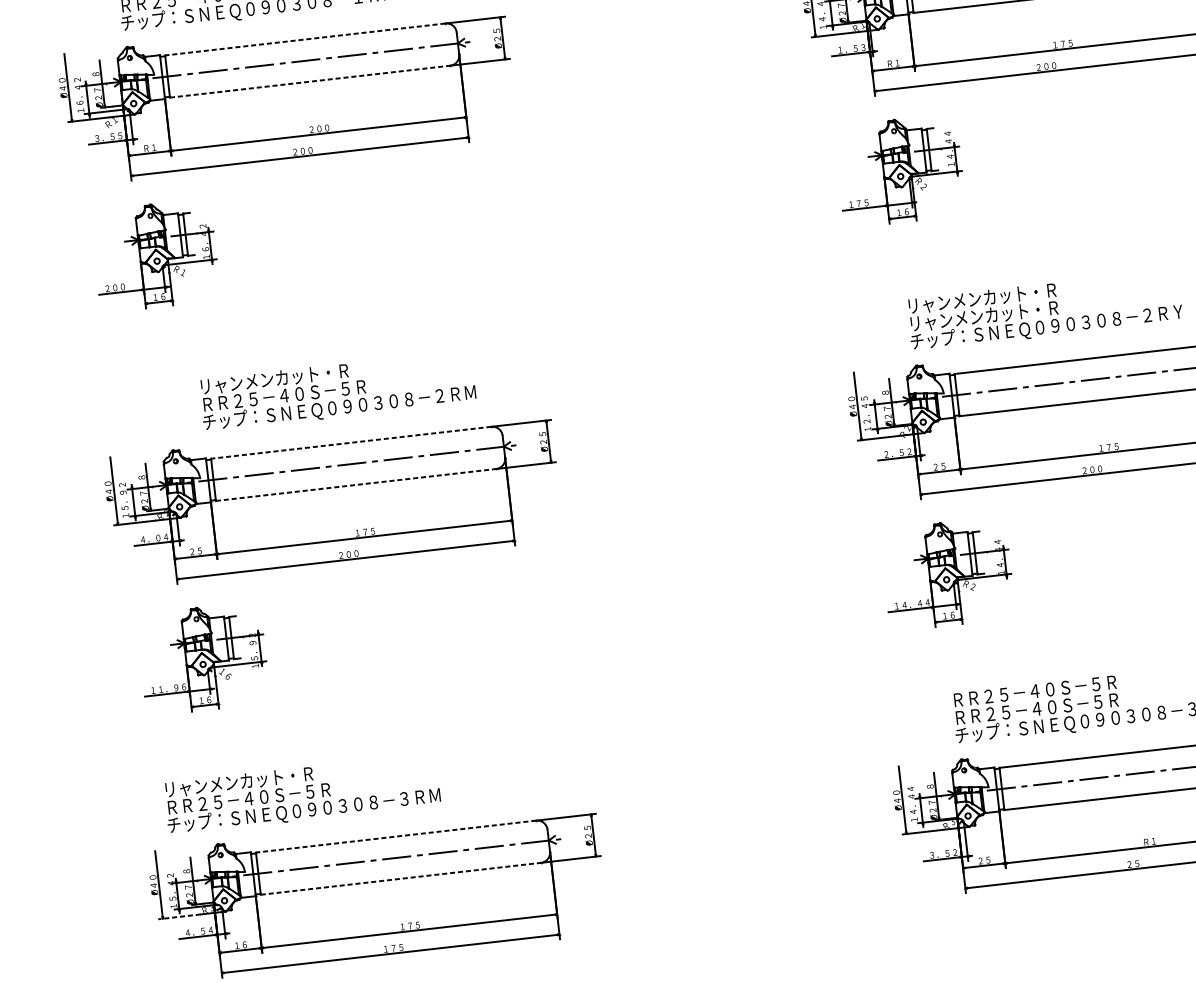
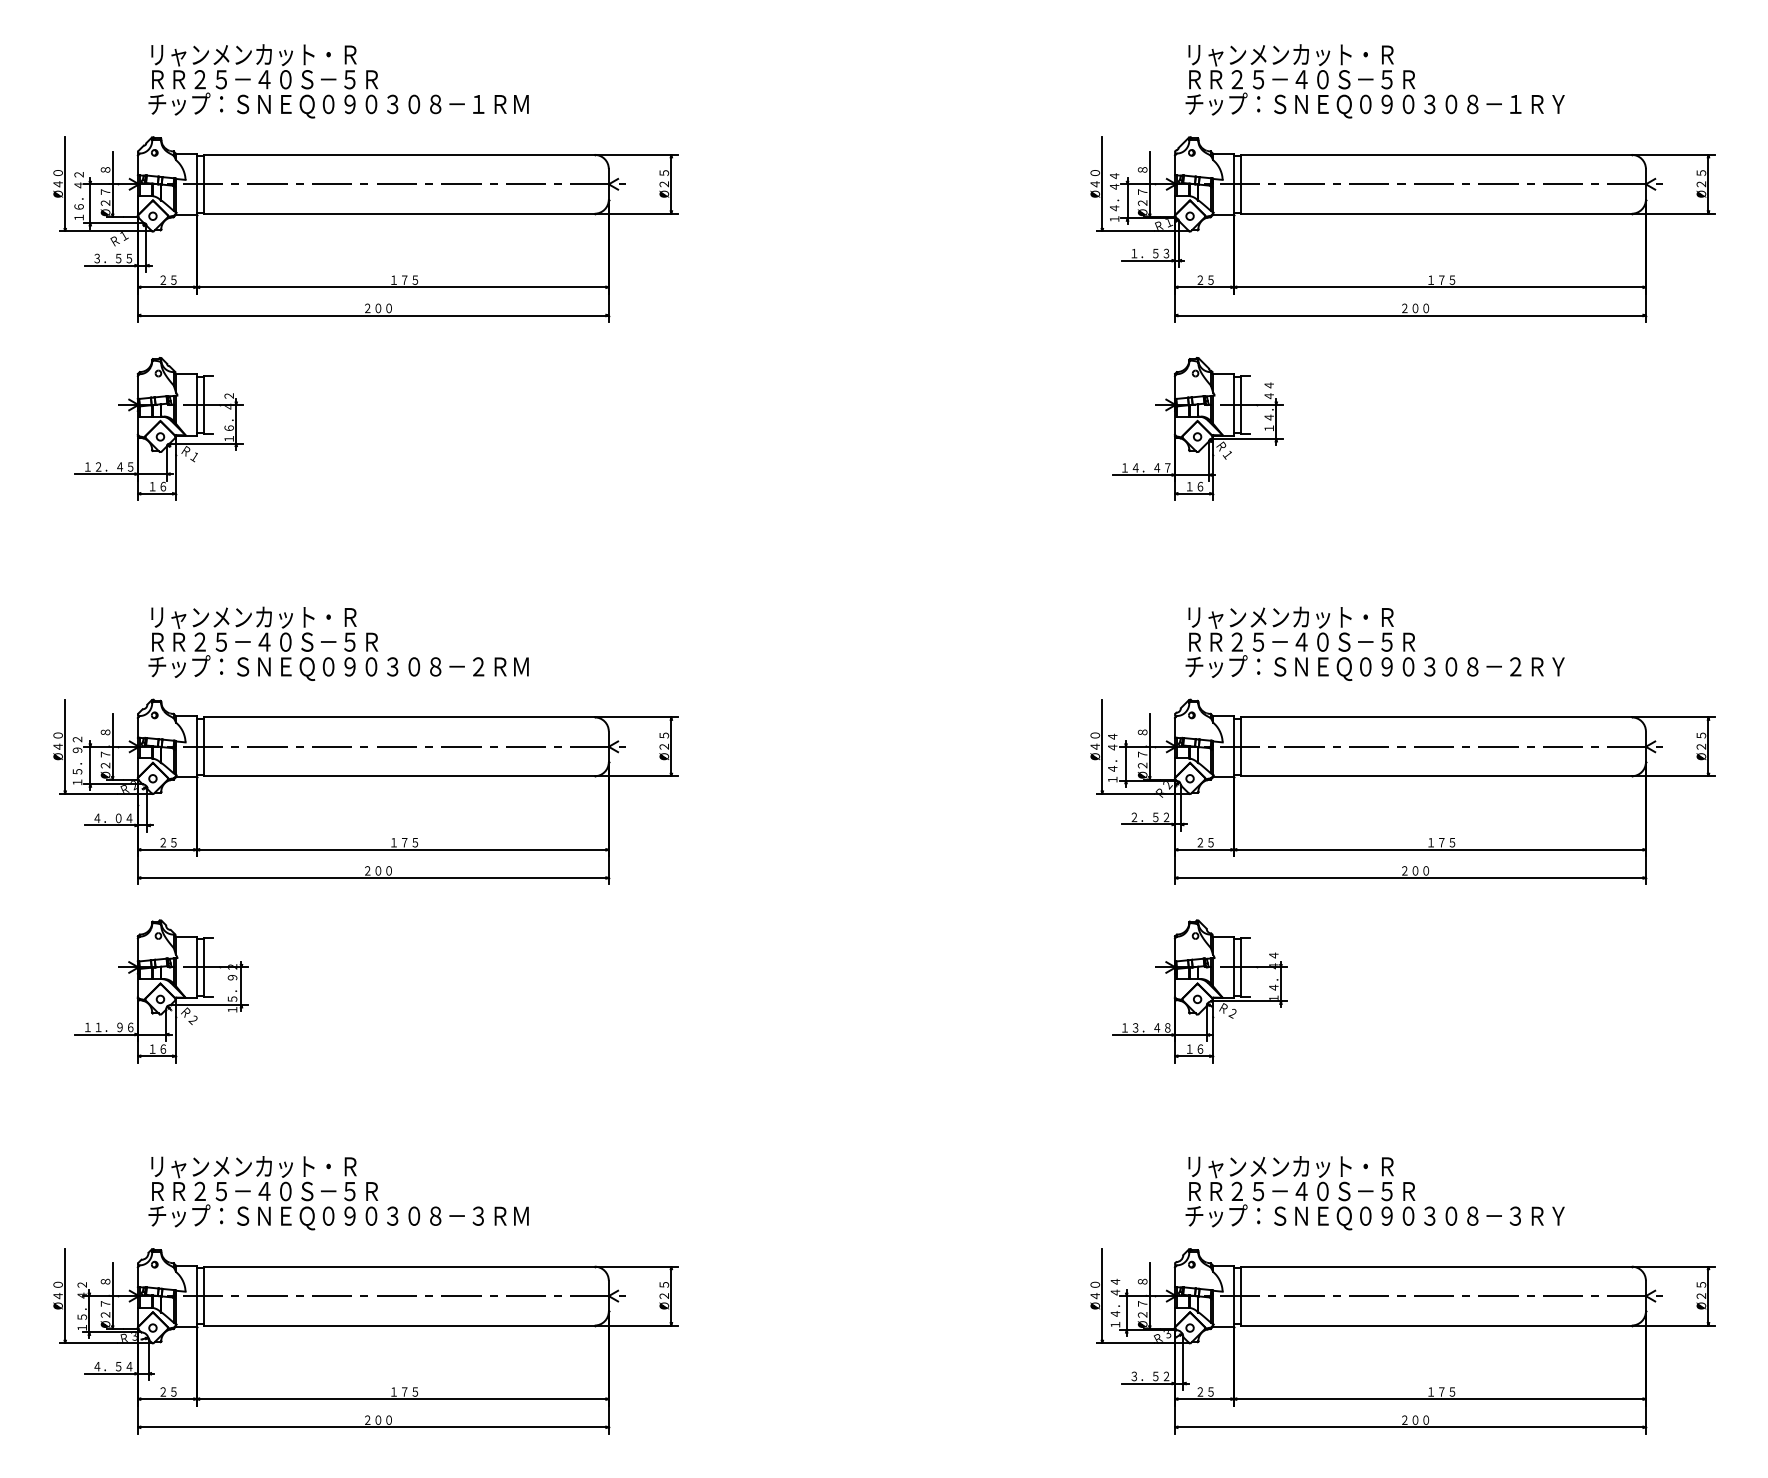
line: (304, 39) -> (398, 154), dashed -> solid
text: (893, 62) -> (1205, 279), Ｒ１ -> ２５
line: (310, 81) -> (399, 213), dashed -> solid
text: (319, 128) -> (404, 279), ２００ -> １７５
text: (150, 147) -> (168, 279), Ｒ１ -> ２５
text: (923, 185) -> (1227, 453), Ｒ２ -> Ｒ１
text: (870, 202) -> (1151, 467), １７５ -> １４．４７
text: (123, 286) -> (109, 466), ２００ -> １２．４５
text: (992, 315) -> (1301, 642), リャンメンカット・Ｒ -> ＲＲ２５－４０Ｓ－５Ｒ
text: (337, 390) -> (338, 643), moved
text: (865, 409) -> (1112, 752), １２．４５ -> １４．４４
line: (350, 442) -> (398, 717), dashed -> solid
line: (356, 485) -> (399, 776), dashed -> solid
text: (915, 603) -> (1151, 1027), １４．４４ -> １３．４８
text: (225, 674) -> (189, 1016), １６ -> Ｒ２
text: (1034, 691) -> (1301, 1167), ＲＲ２５－４０Ｓ－５Ｒ -> リャンメンカット・Ｒ
text: (302, 794) -> (338, 1193), moved
line: (395, 836) -> (398, 1266), dashed -> solid
text: (1153, 840) -> (1441, 1391), Ｒ１ -> １７５
text: (1140, 862) -> (1420, 1419), ２５ -> ２００
line: (401, 878) -> (399, 1325), dashed -> solid
line: (178, 917) -> (87, 1343), dashed -> solid
text: (240, 944) -> (168, 1391), １６ -> ２５
text: (393, 947) -> (378, 1419), １７５ -> ２００

